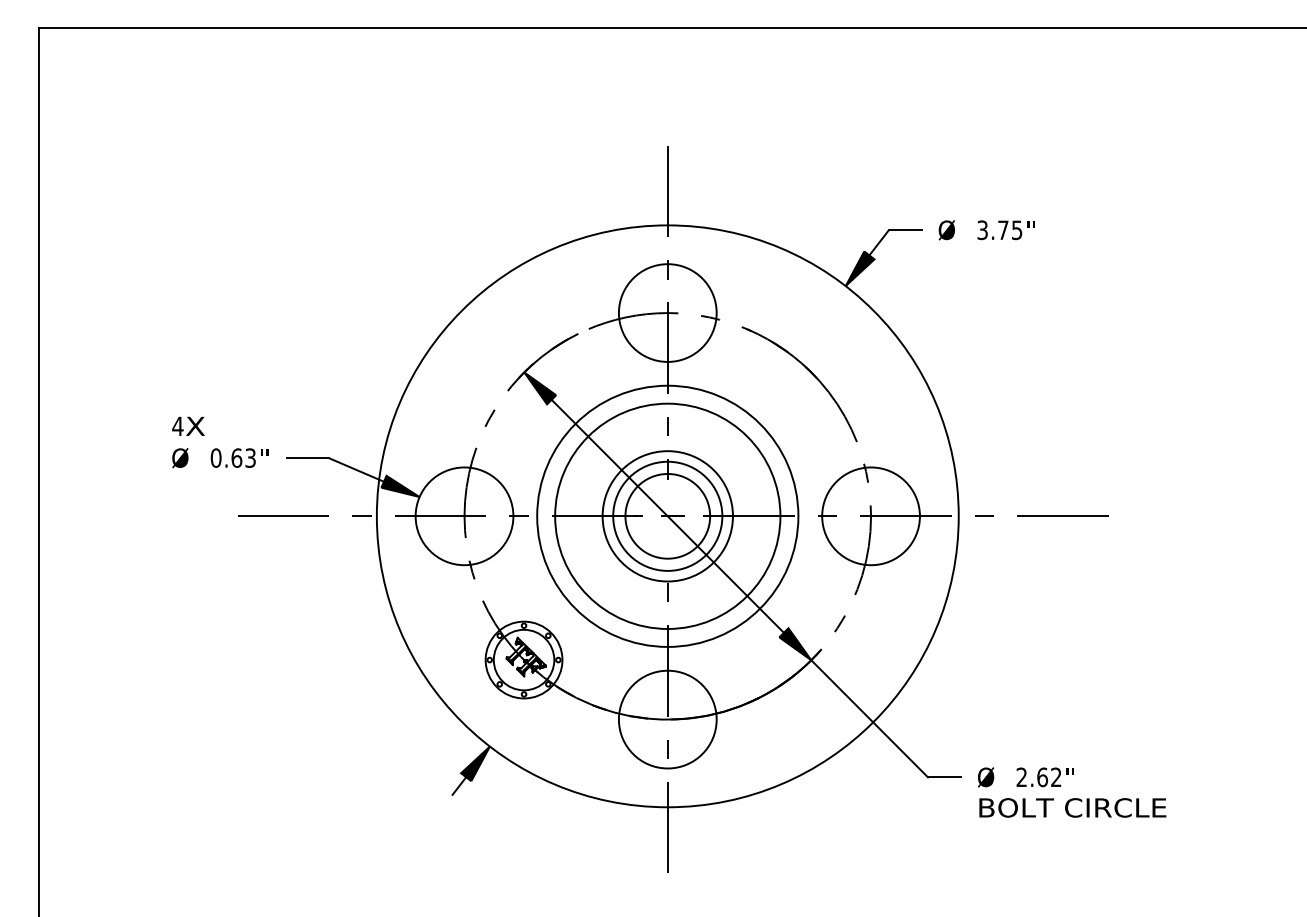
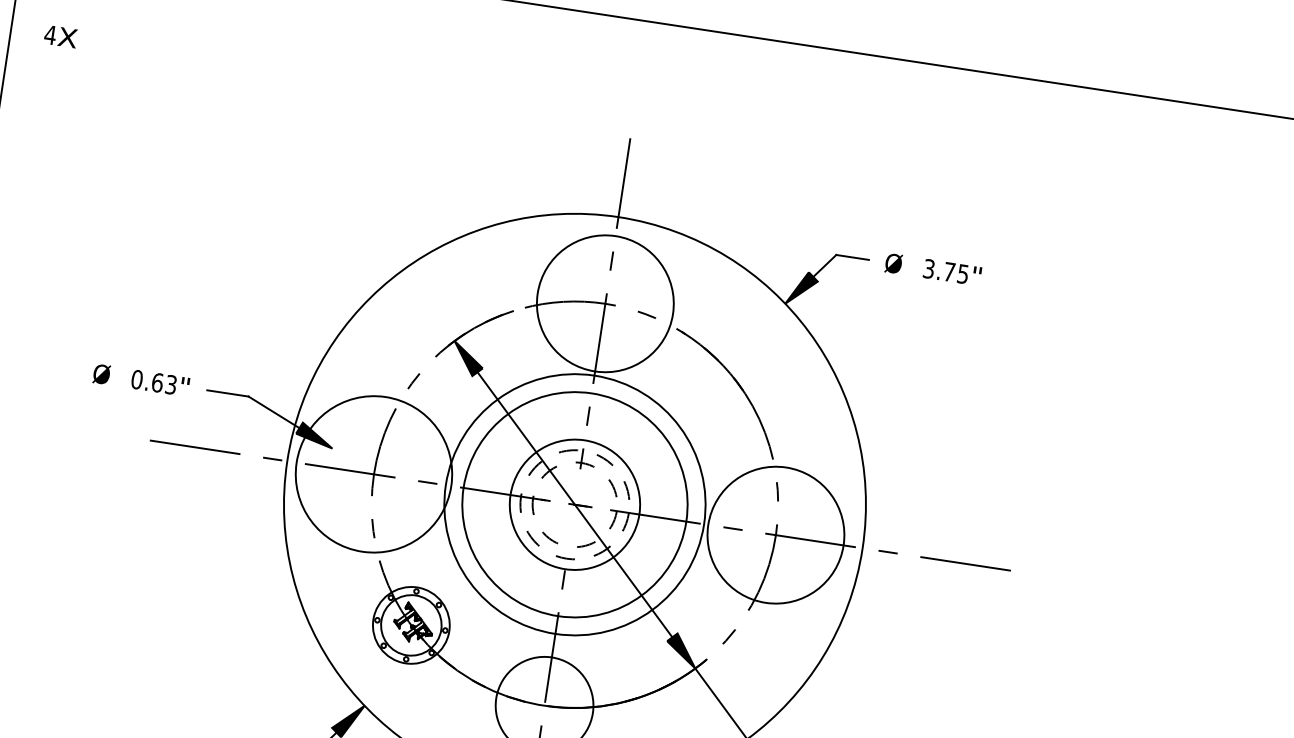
circle: (667, 312) -> (605, 303), size x1.4
text: (188, 425) -> (61, 35), moved
circle: (667, 515) -> (574, 503), solid -> dashed
circle: (667, 515) -> (574, 503), solid -> dashed
circle: (464, 516) -> (373, 474), size x1.6
circle: (870, 516) -> (775, 535), size x1.4

